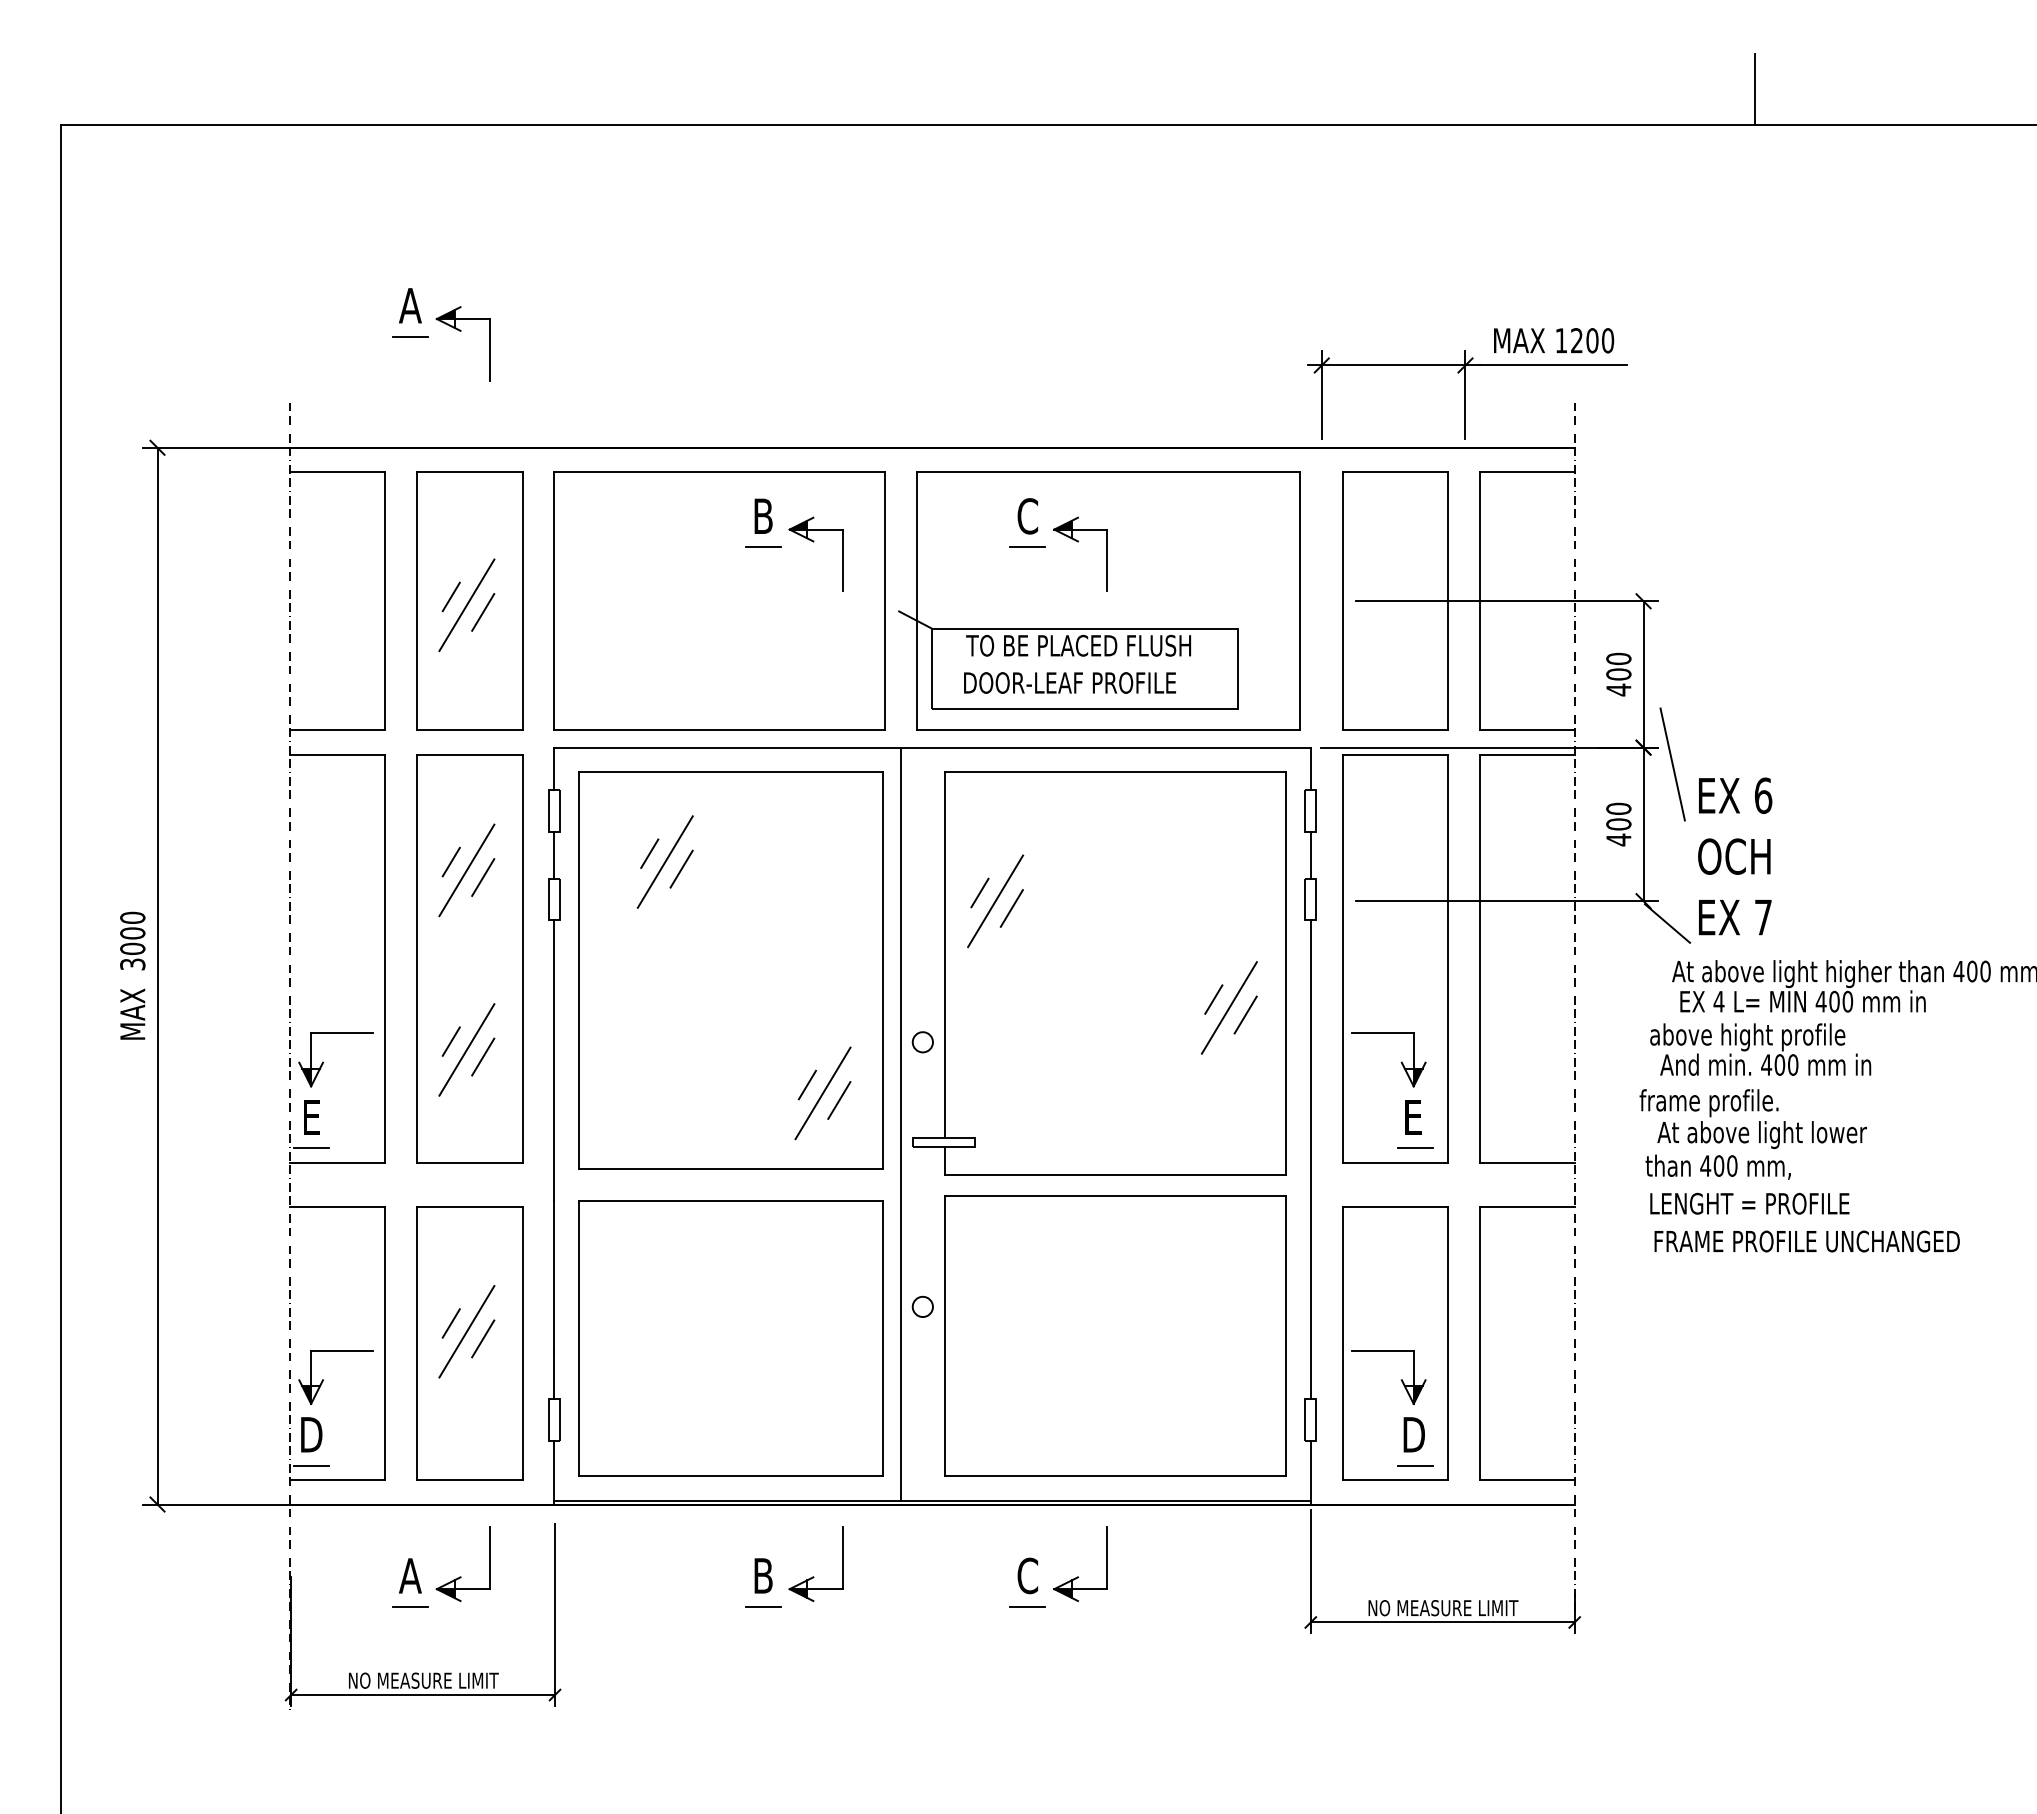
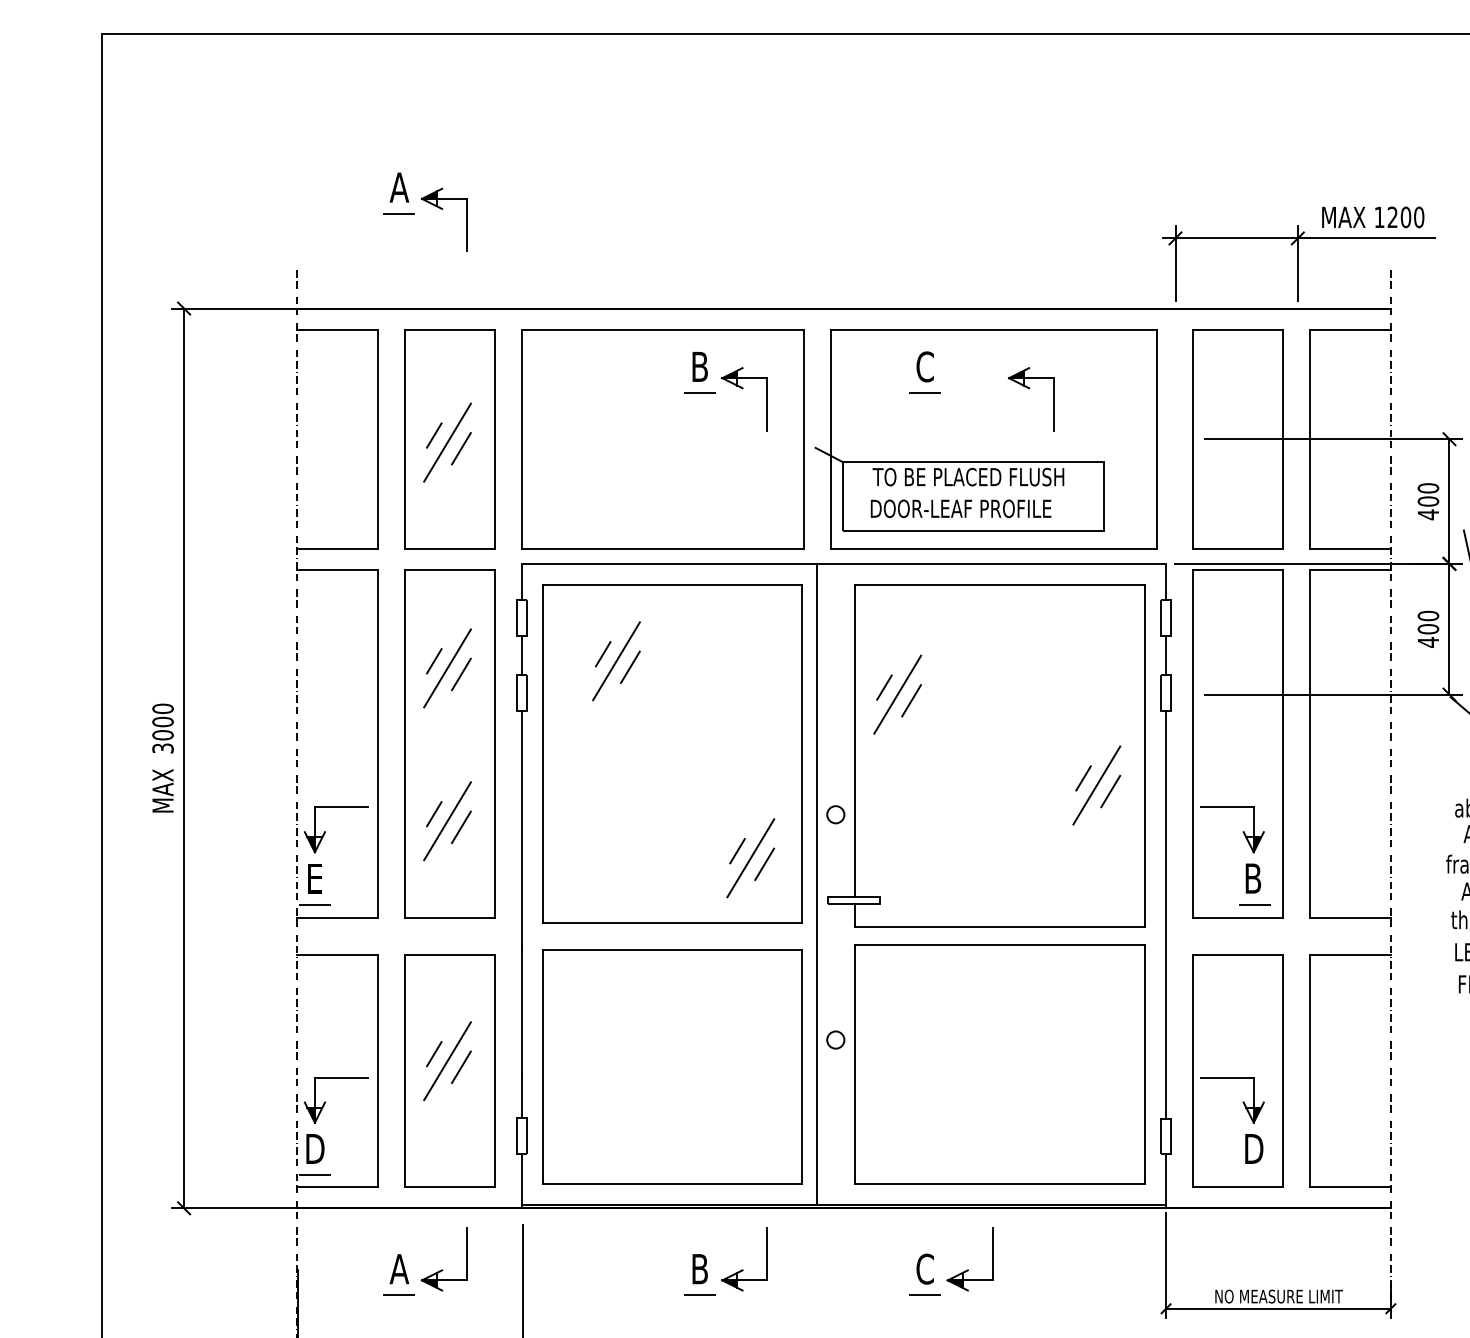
part: (1078, 542) -> (1029, 389), moved
text: (1413, 1116) -> (1253, 877), E -> B
line: (1414, 1465) -> (1254, 1175), removed

